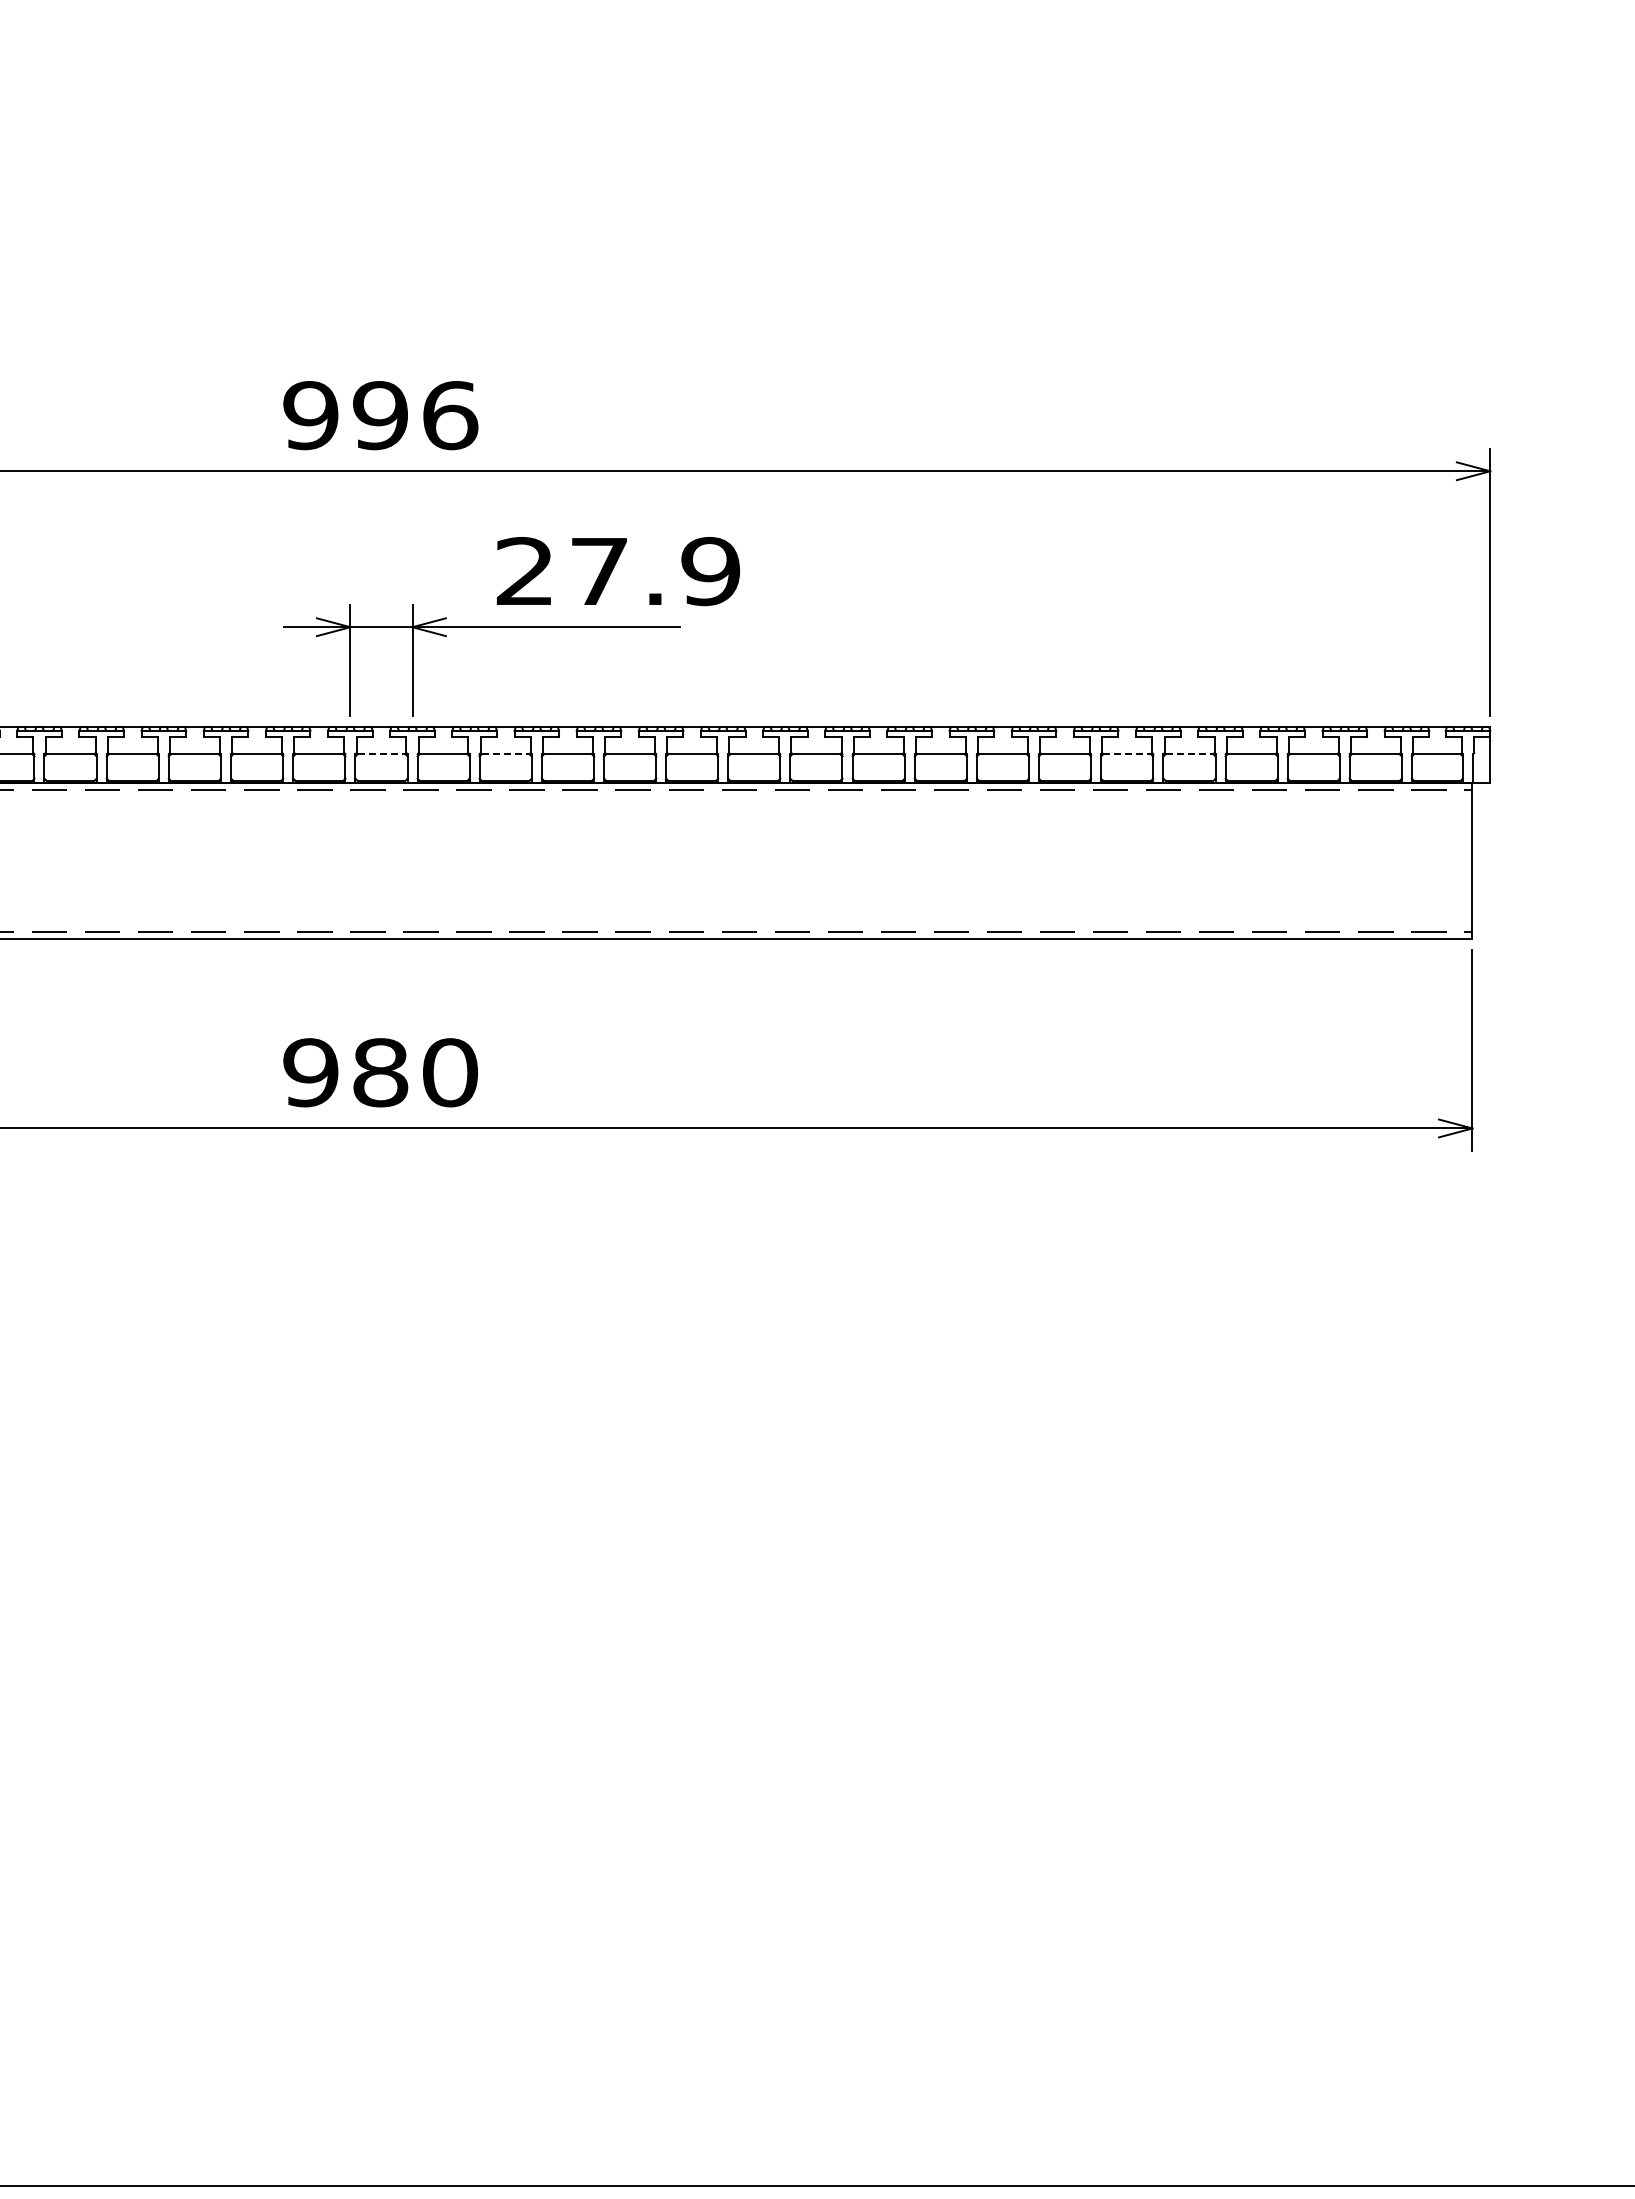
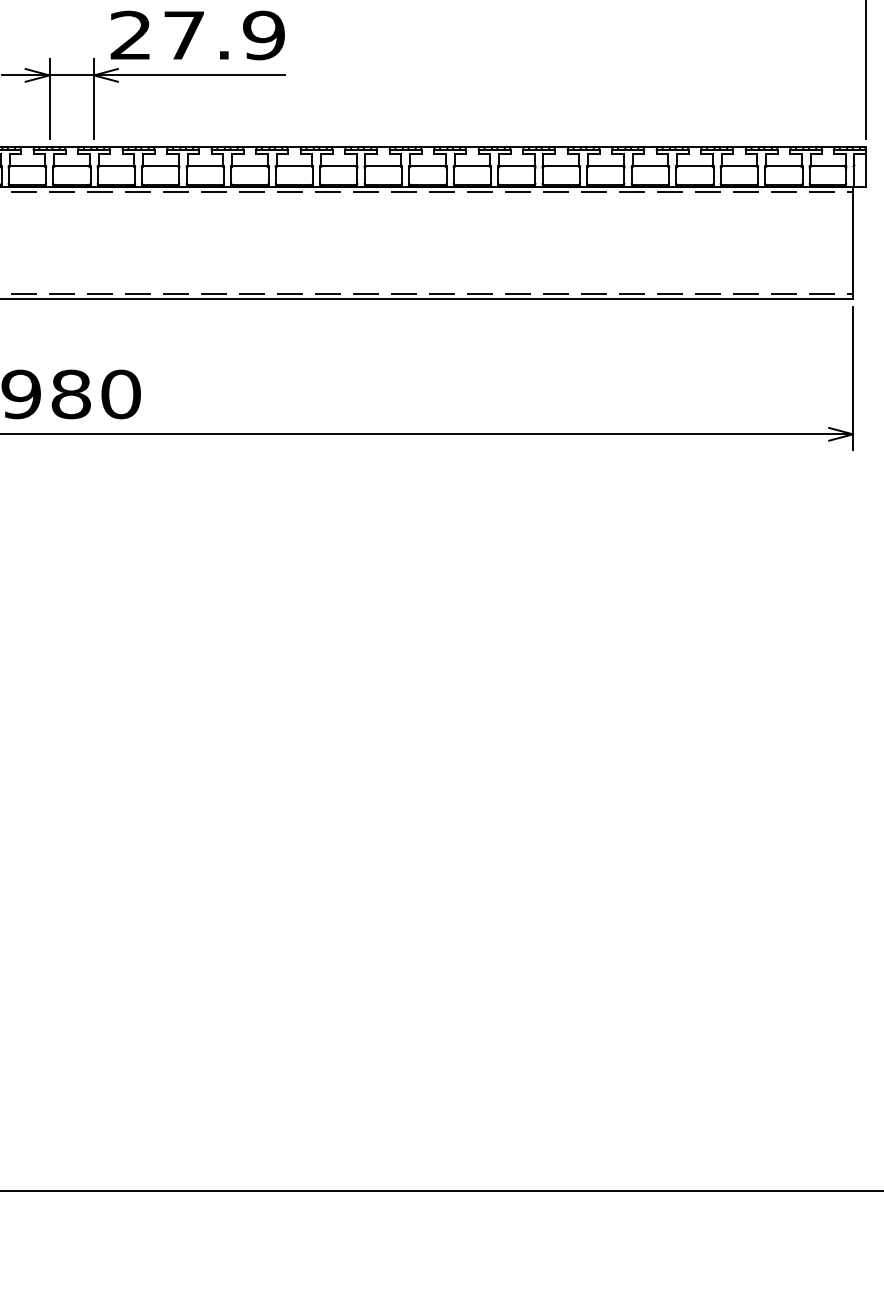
text: (618, 571) -> (197, 35), moved
line: (381, 754) -> (71, 166), dashed -> solid
line: (505, 754) -> (160, 166), dashed -> solid
line: (1127, 754) -> (606, 166), dashed -> solid
line: (1189, 754) -> (650, 166), dashed -> solid

